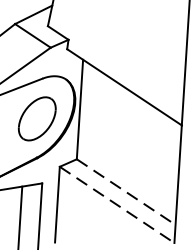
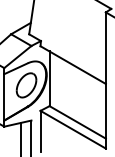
line: (127, 192) -> (78, 122), dashed -> solid
line: (117, 204) -> (73, 129), dashed -> solid

